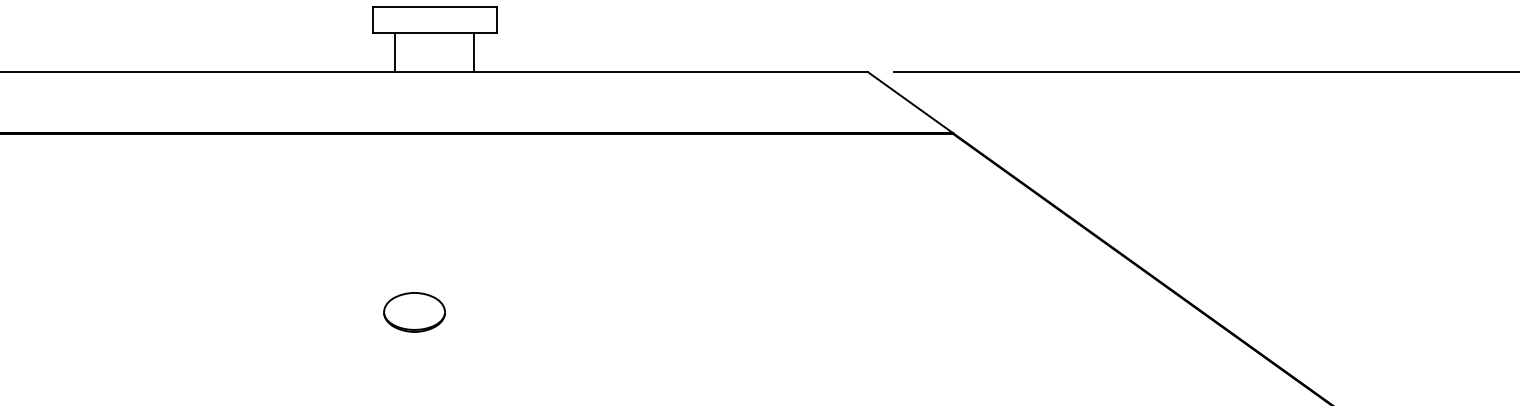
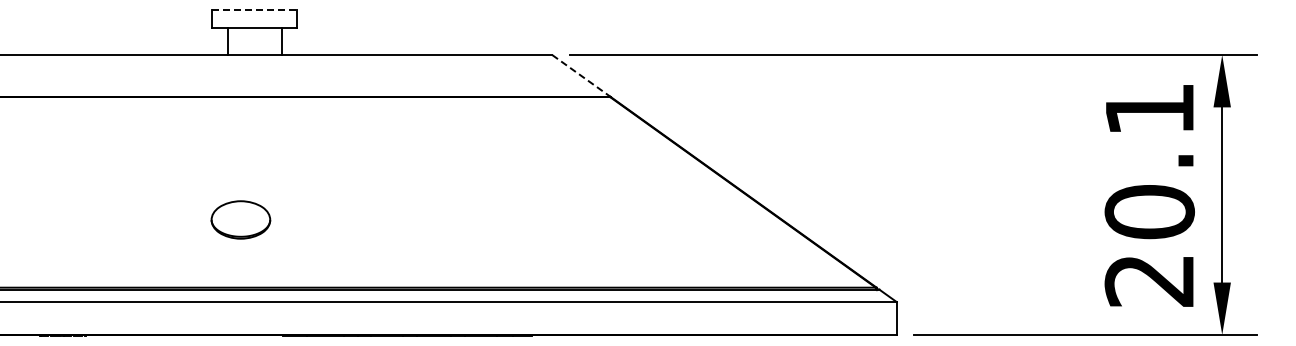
line: (434, 7) -> (254, 10), solid -> dashed
line: (910, 102) -> (581, 75), solid -> dashed
part: (414, 311) -> (240, 219), size x1.4

